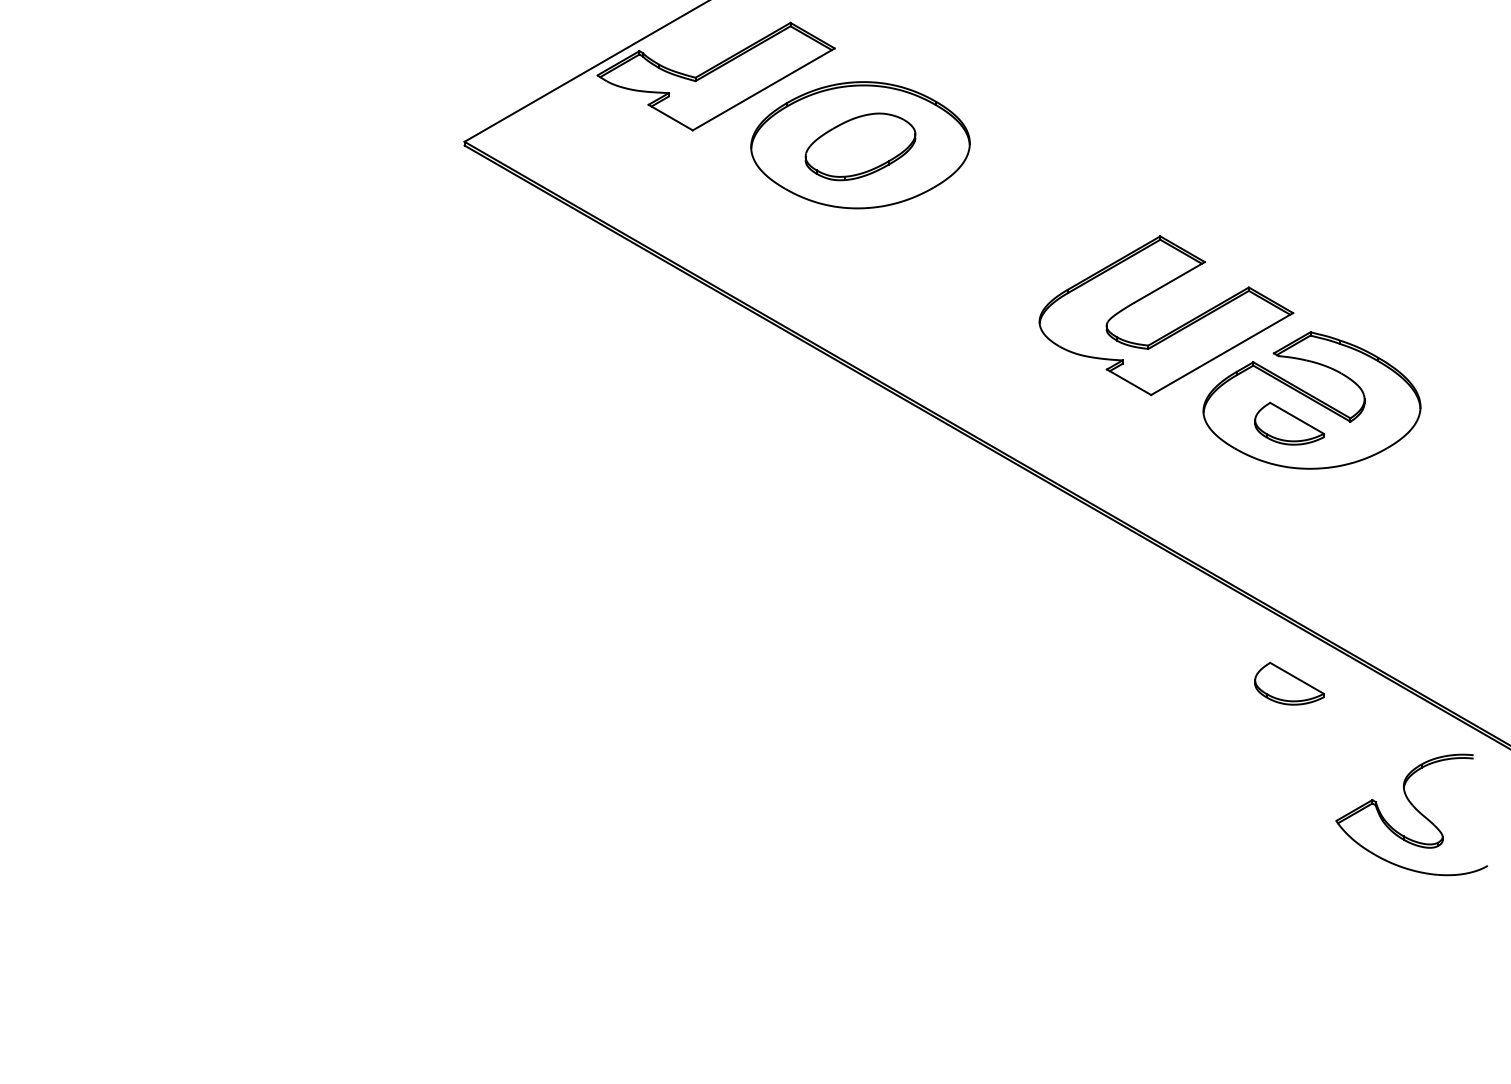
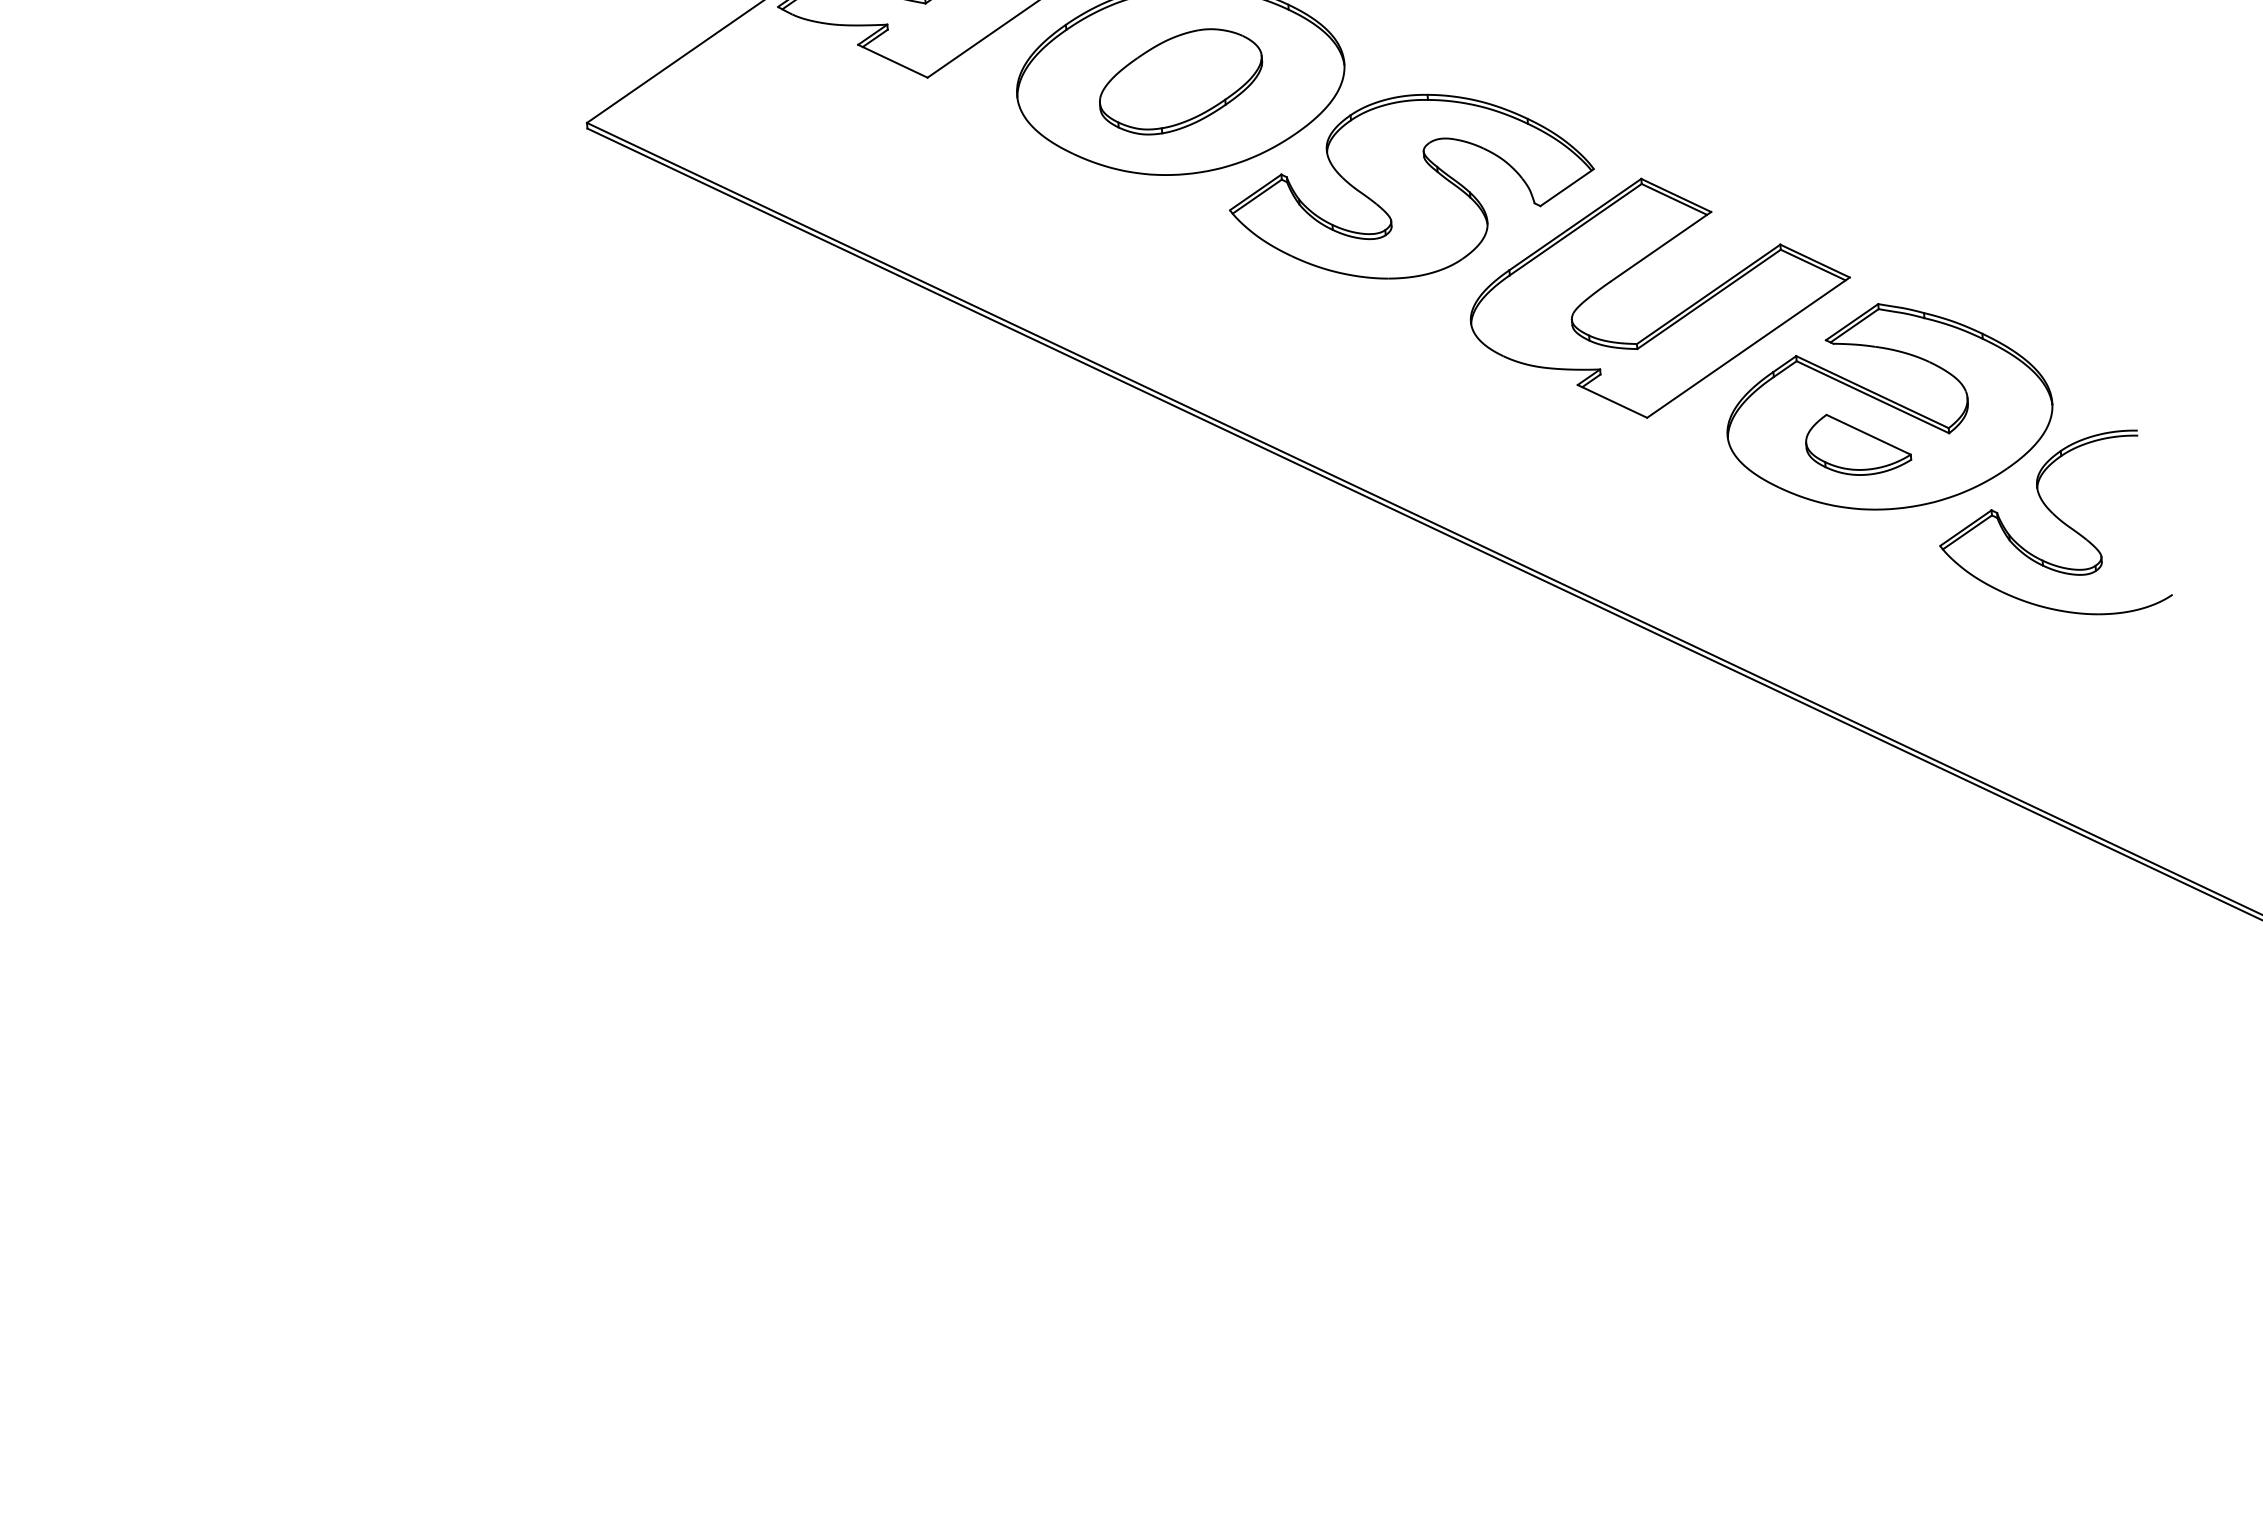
part: (1007, 228) -> (1411, 185), added
part: (1289, 683) -> (1890, 833), removed
part: (1415, 809) -> (2057, 519), moved

